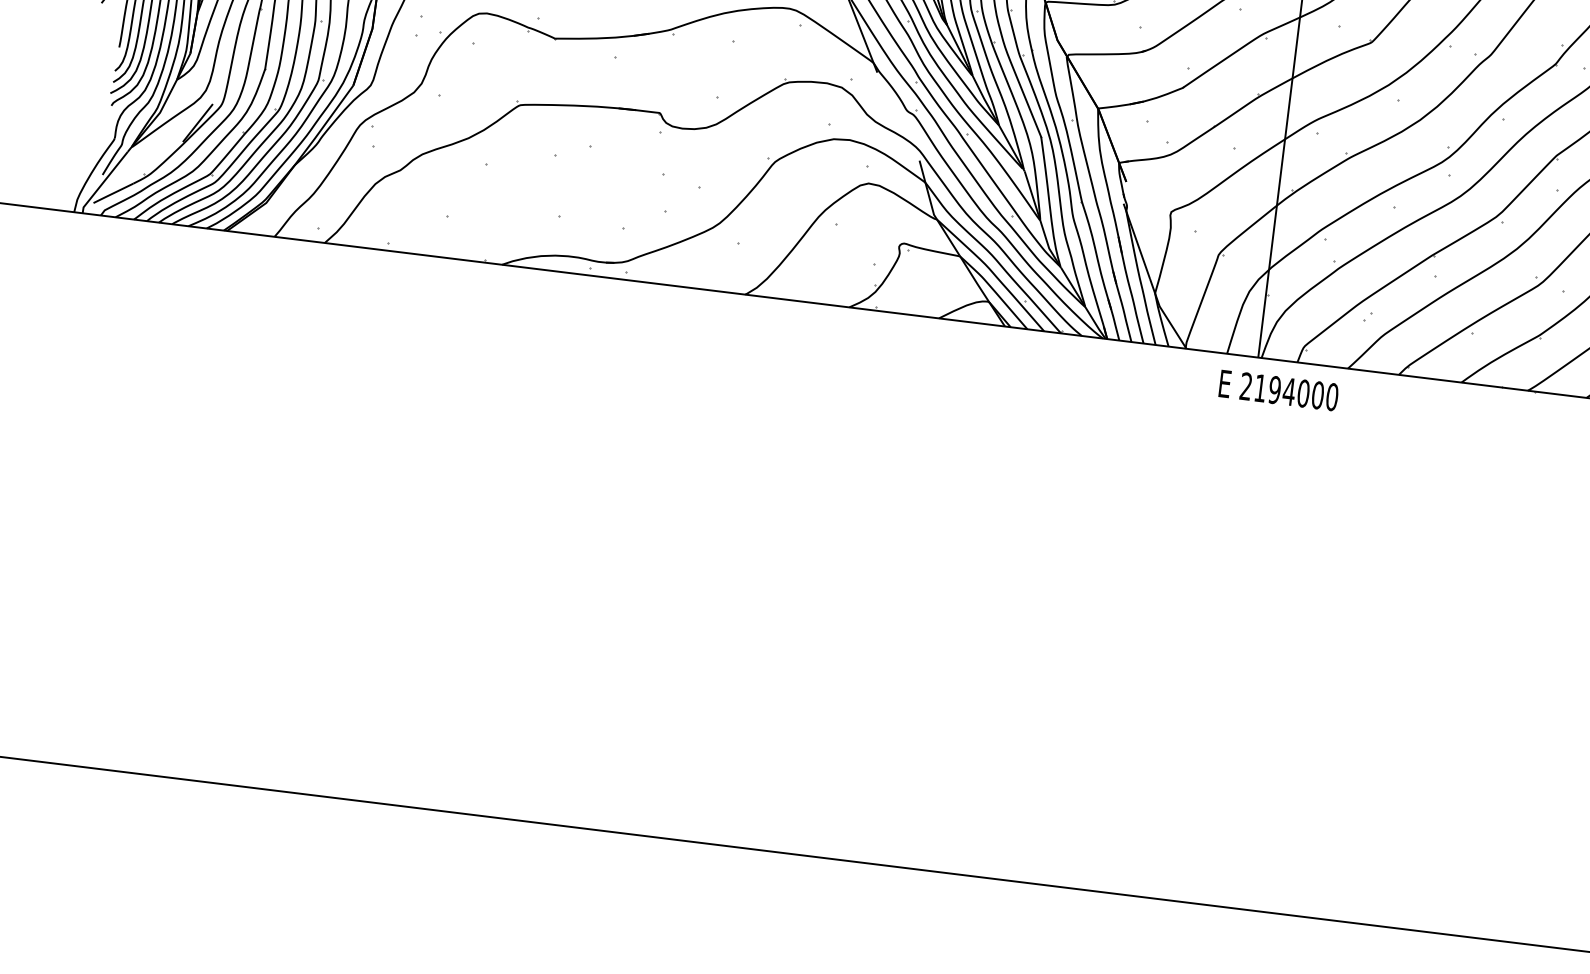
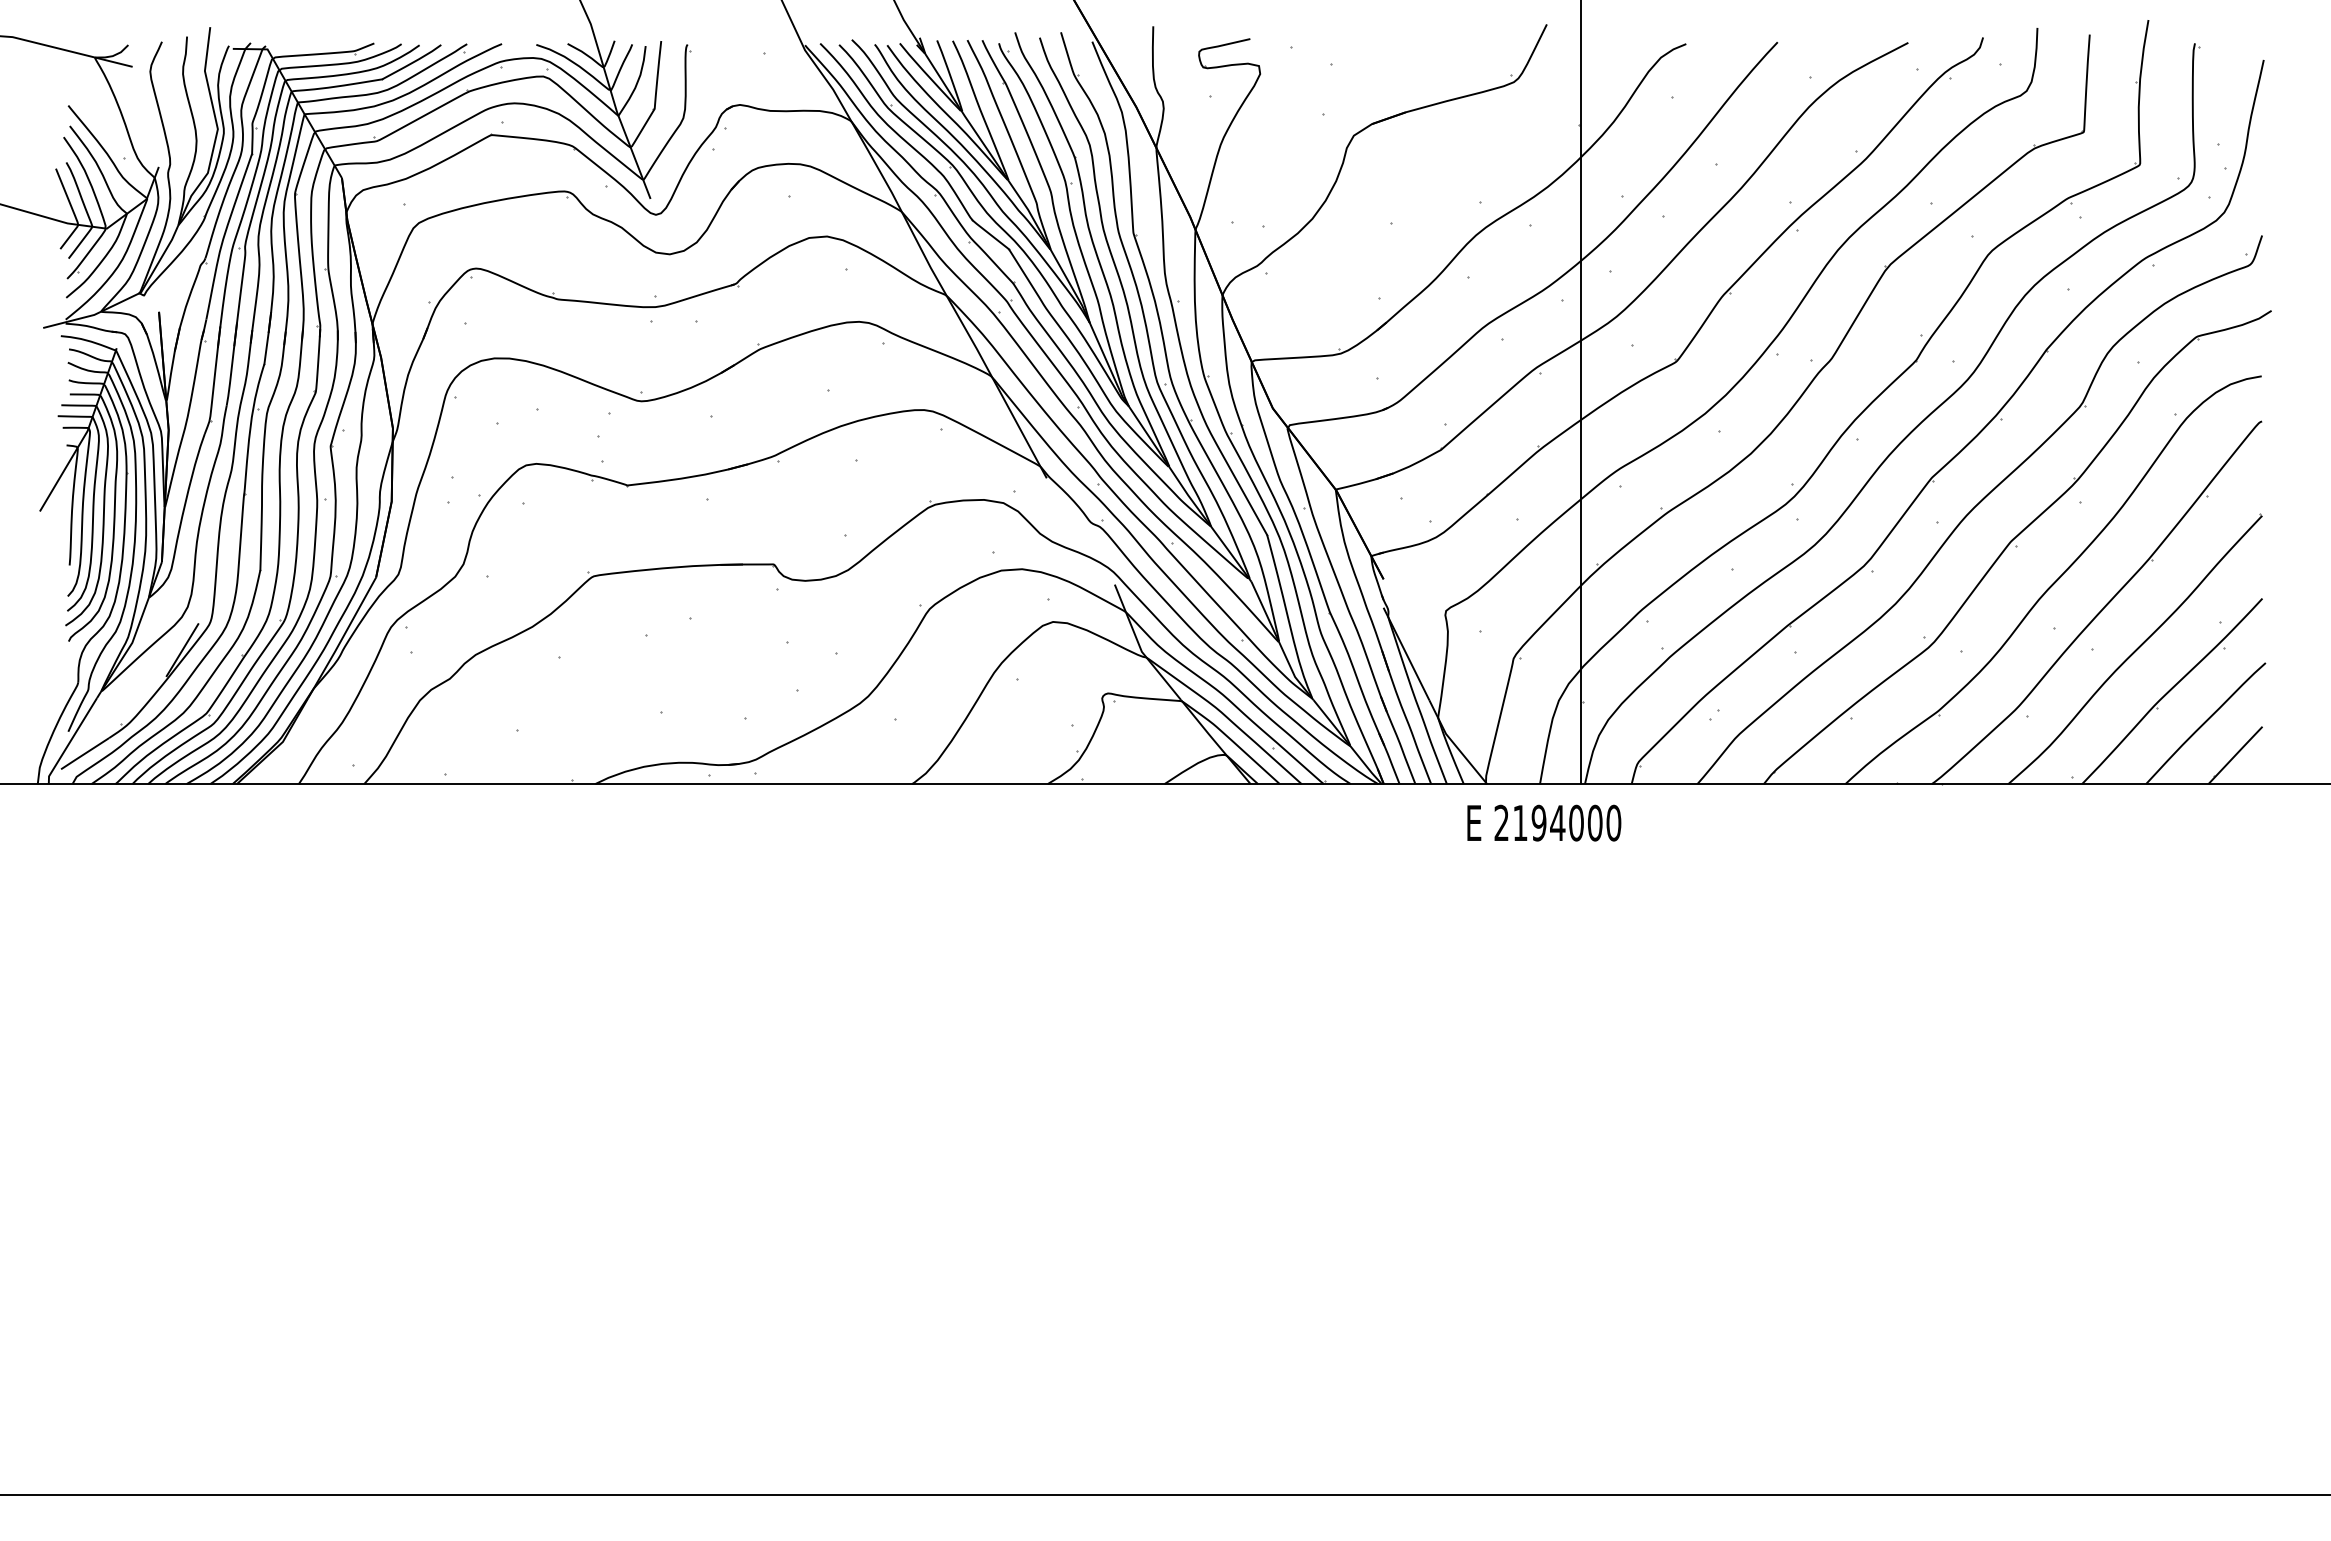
text: (1279, 390) -> (1544, 822), moved

